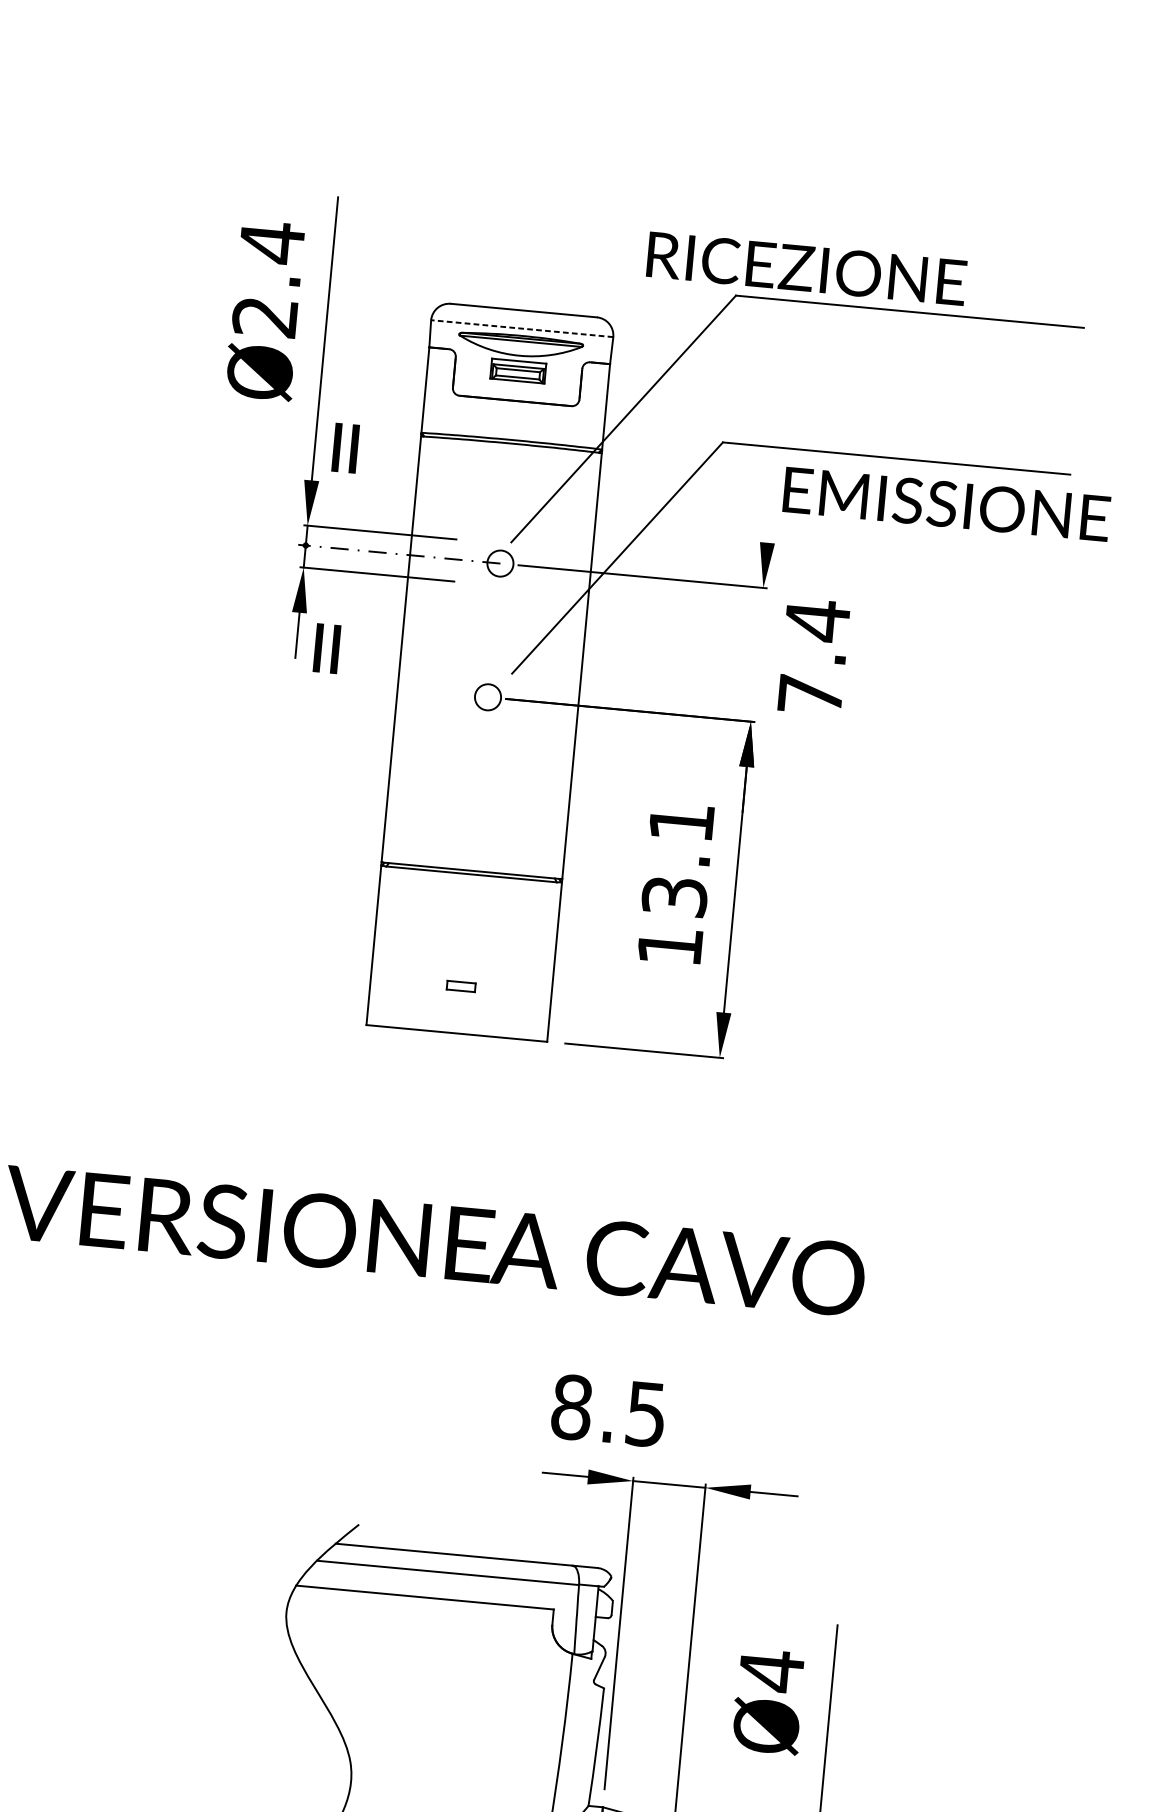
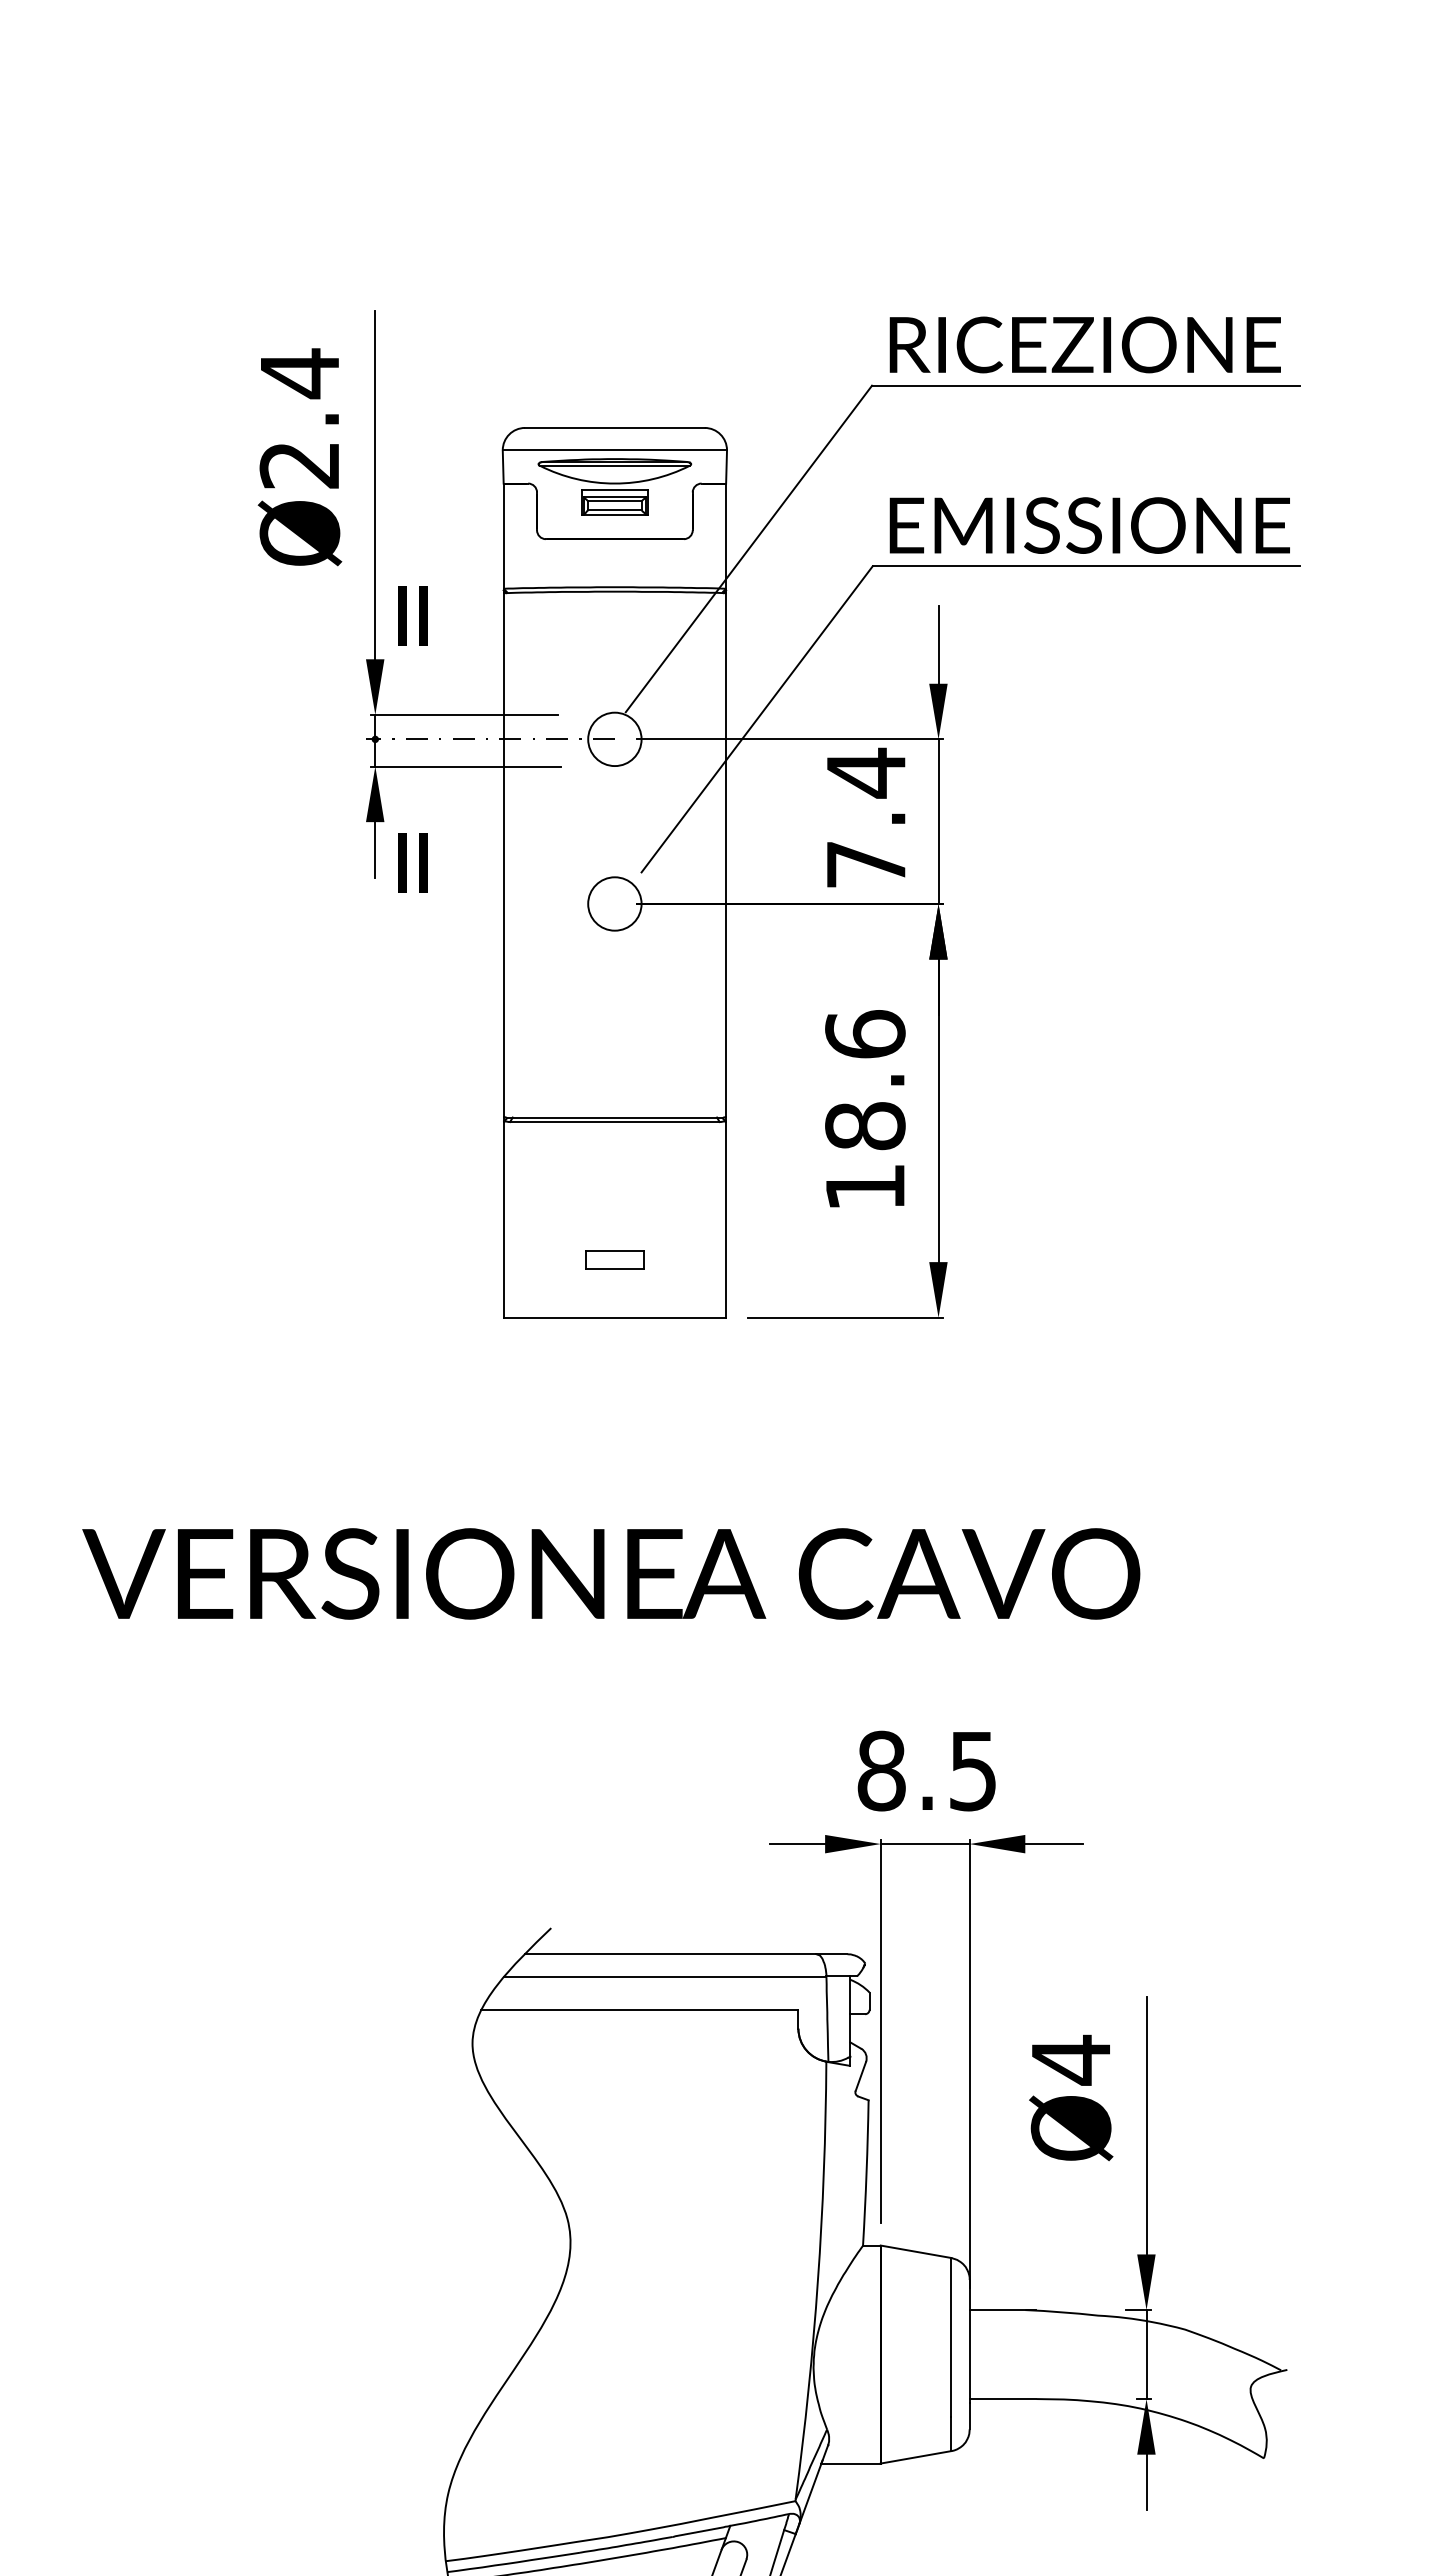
text: (806, 268) -> (1084, 344), moved
line: (521, 328) -> (614, 450), dashed -> solid
text: (946, 504) -> (1089, 525), moved
line: (770, 510) -> (938, 644), added
circle: (500, 563) -> (614, 739), size x1.67
line: (757, 654) -> (938, 821), added
text: (814, 656) -> (866, 817), moved
circle: (487, 696) -> (614, 903), size x1.67
text: (678, 859) -> (865, 1080), 13.1 -> 18.6
part: (460, 986) -> (614, 1259), size x1.67
text: (608, 1410) -> (926, 1770), moved

